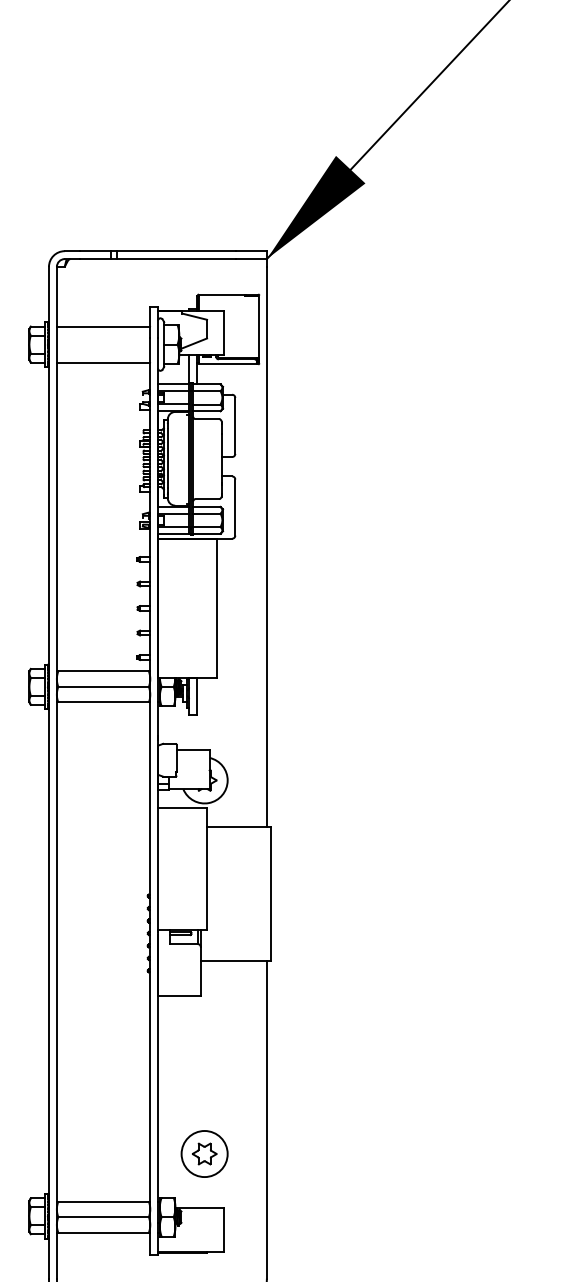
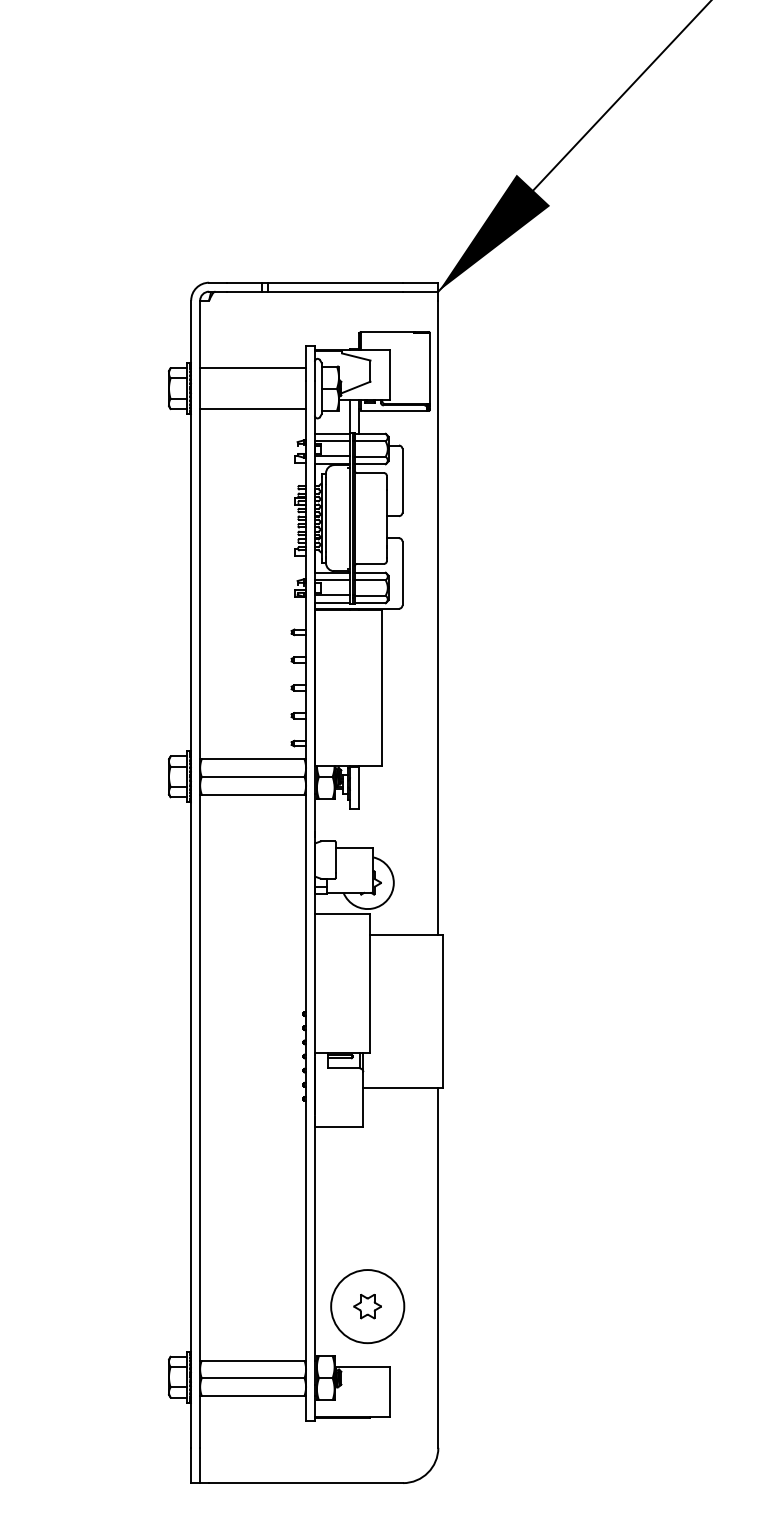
circle: (204, 1153) -> (367, 1306), size x1.4

